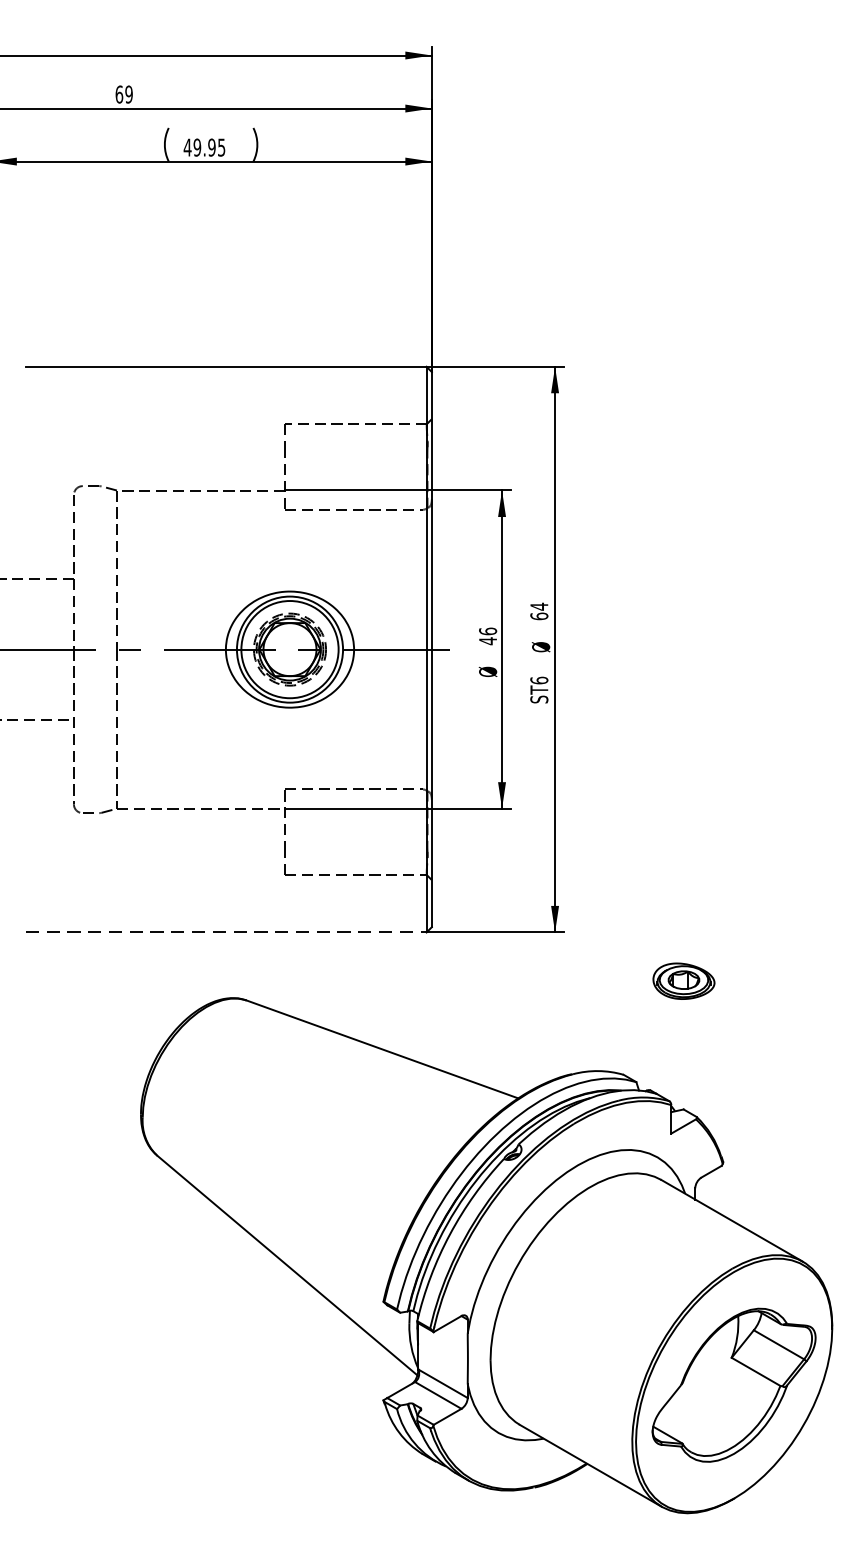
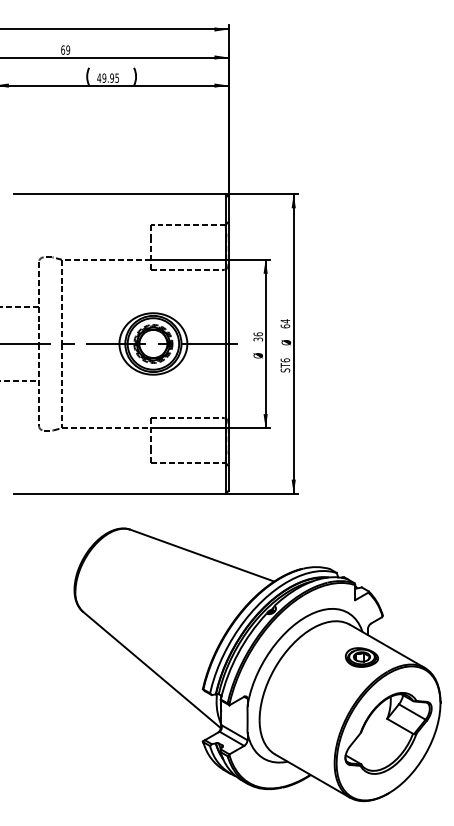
text: (486, 641) -> (257, 339), 46 -> 36
line: (227, 932) -> (120, 493), dashed -> solid
part: (683, 981) -> (361, 657), moved

